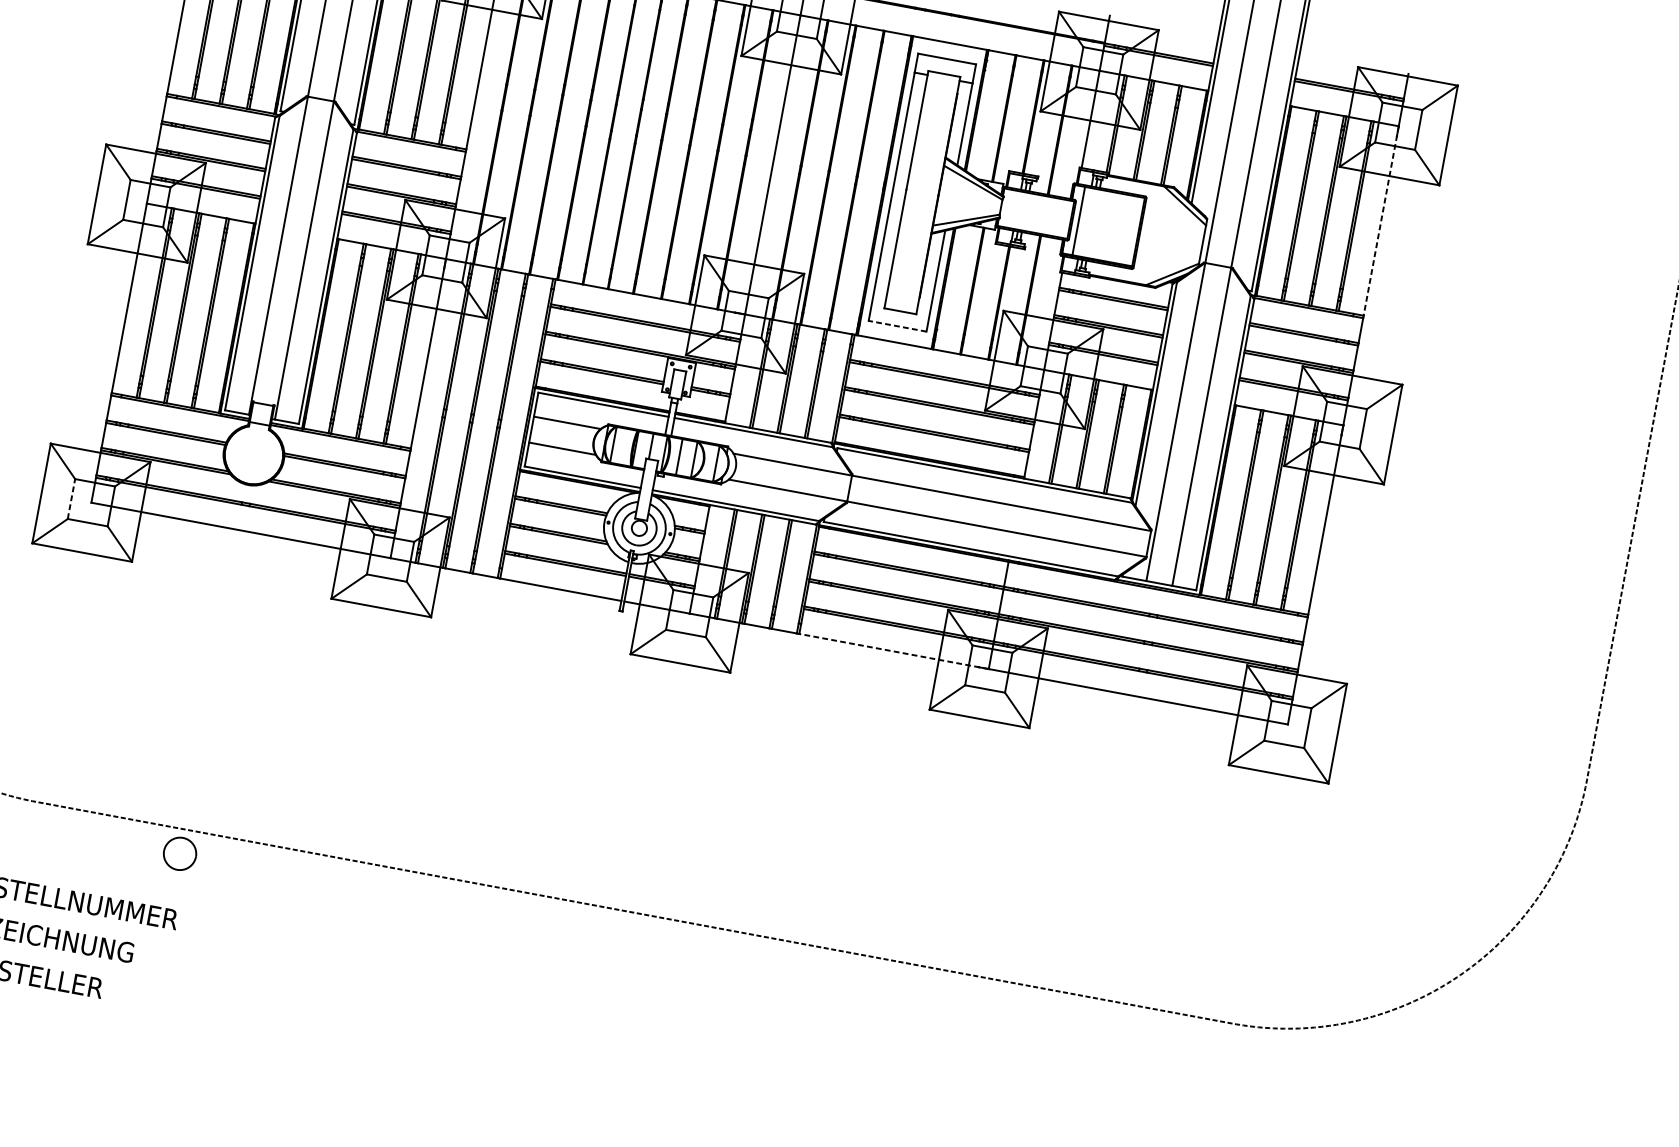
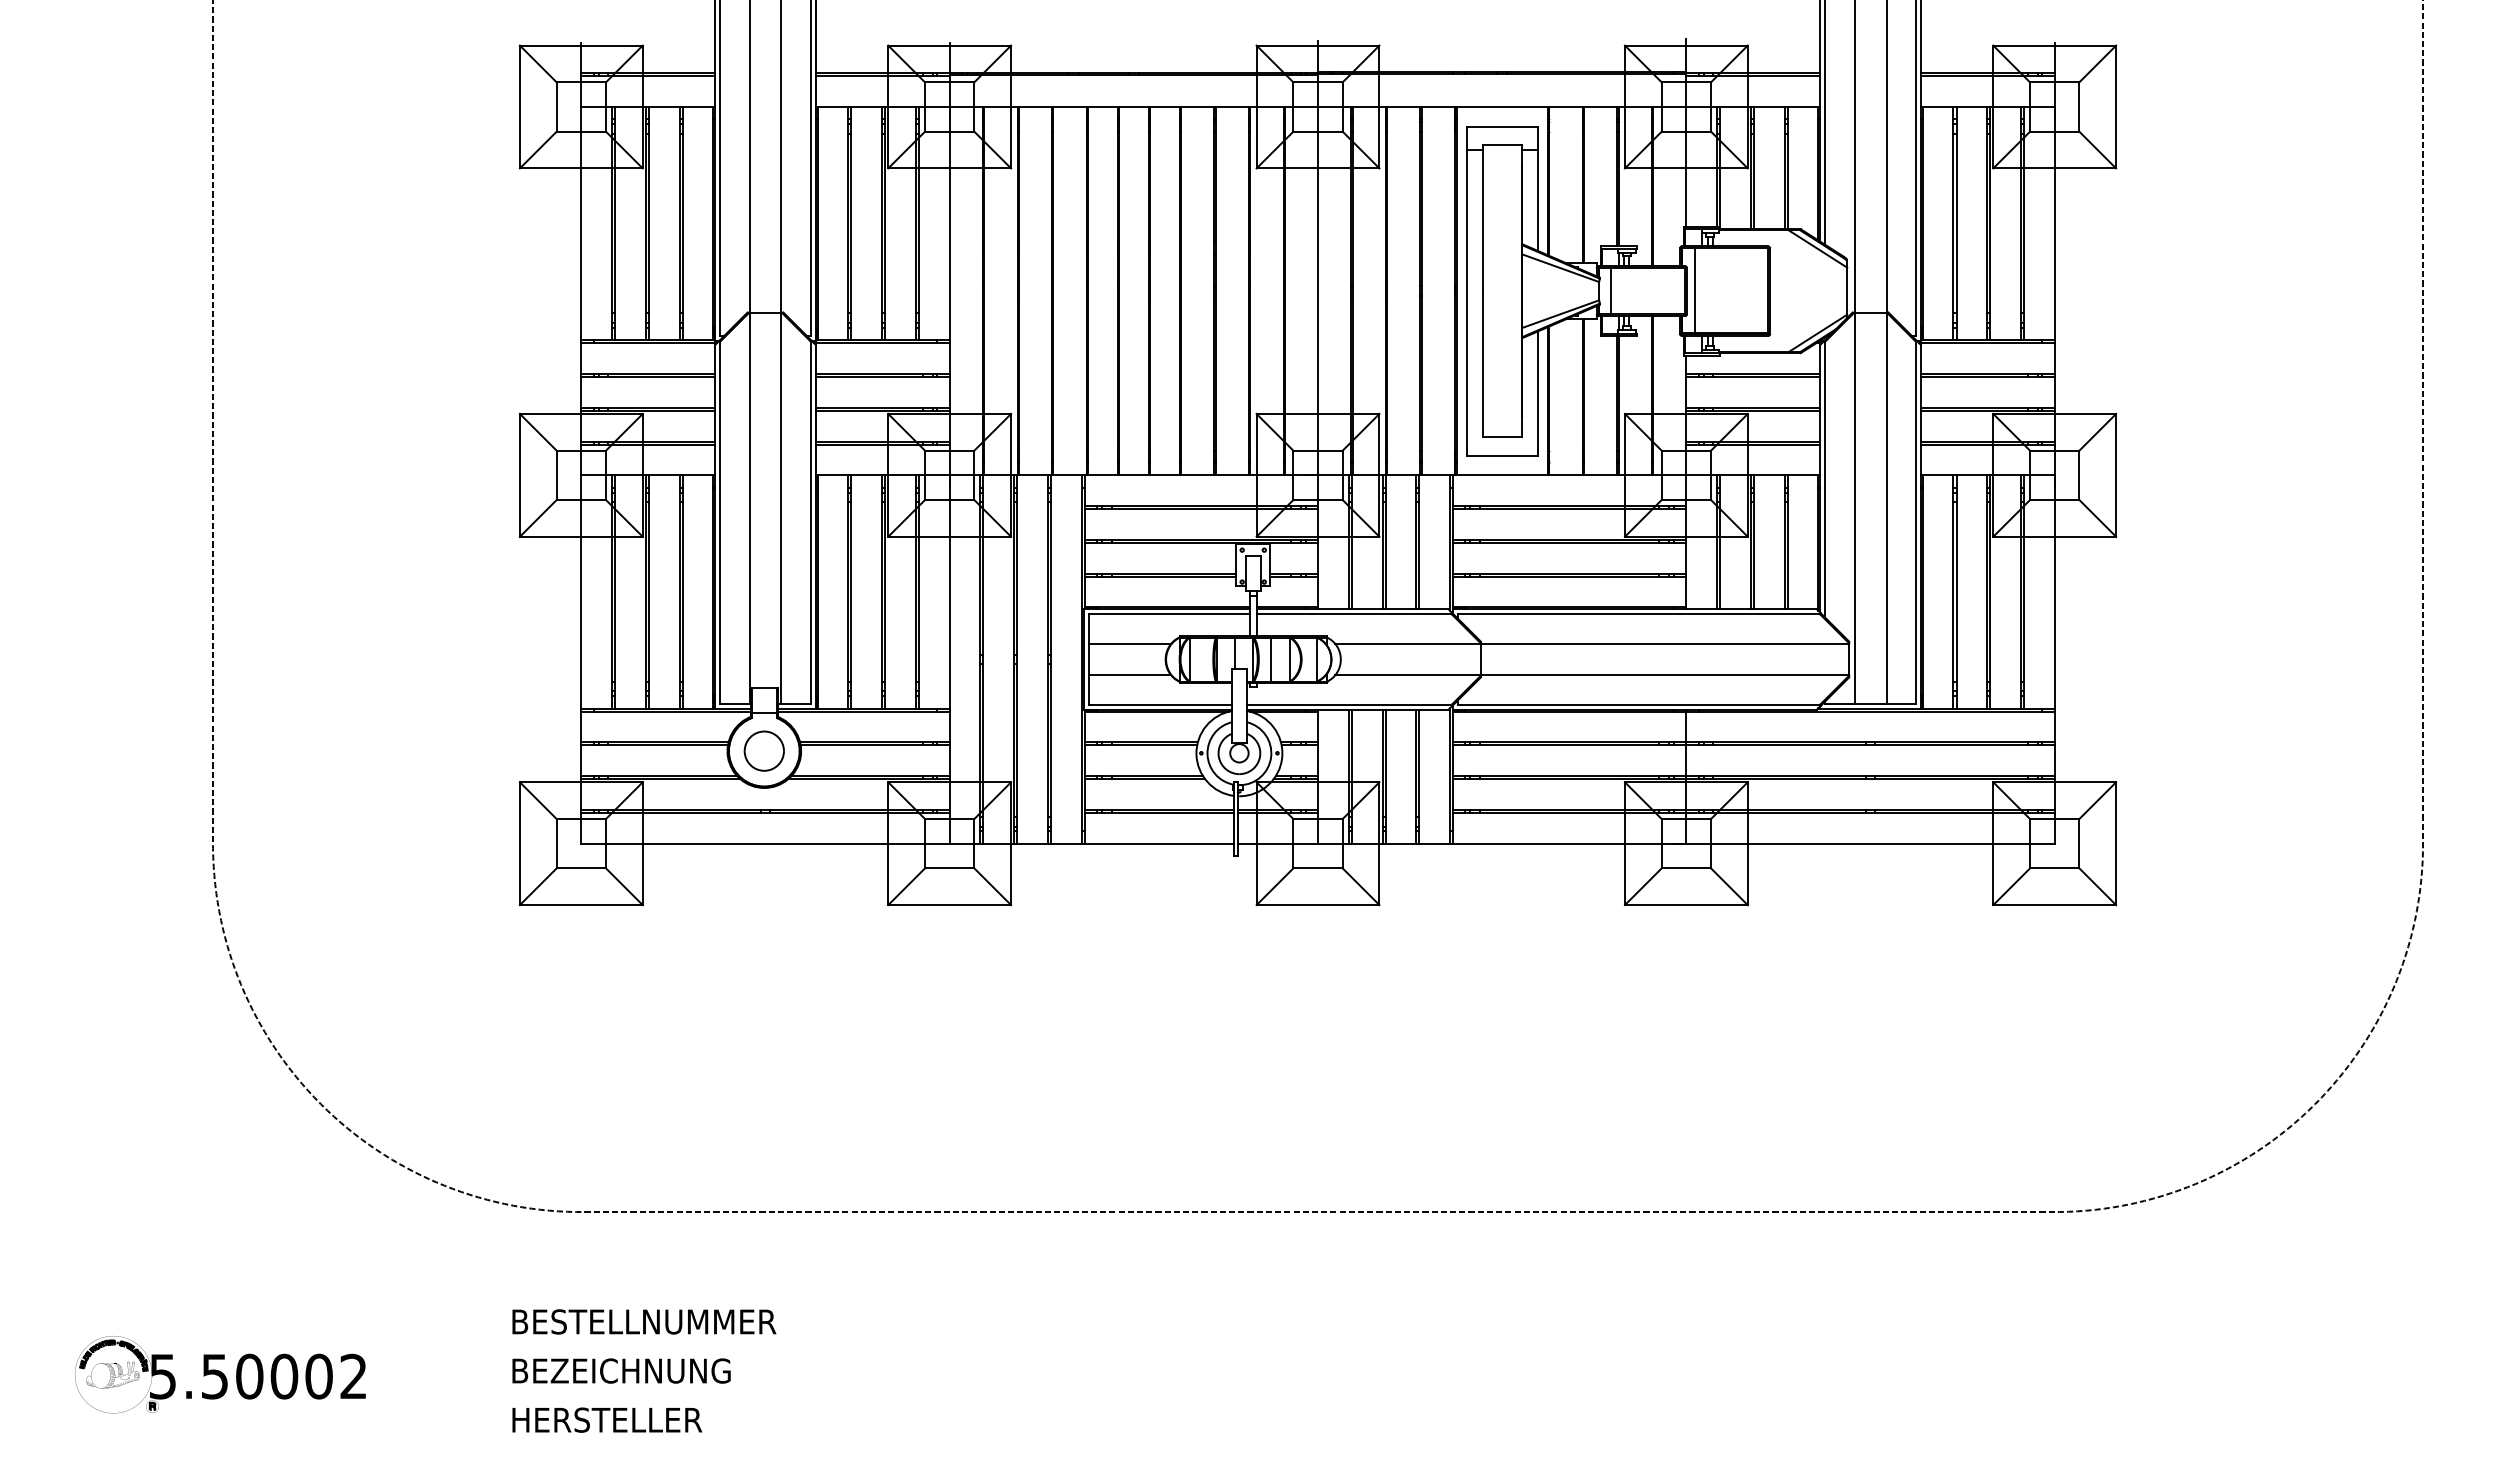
line: (1011, 209) -> (1611, 291), added
line: (1381, 220) -> (2054, 223), dashed -> solid
line: (897, 326) -> (1502, 455), dashed -> solid
line: (71, 498) -> (556, 843), dashed -> solid
line: (893, 651) -> (1569, 843), dashed -> solid
part: (179, 853) -> (763, 750), moved

